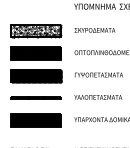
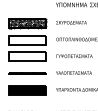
hatch: (36, 52) -> (27, 39), removed
hatch: (36, 75) -> (27, 56), removed

